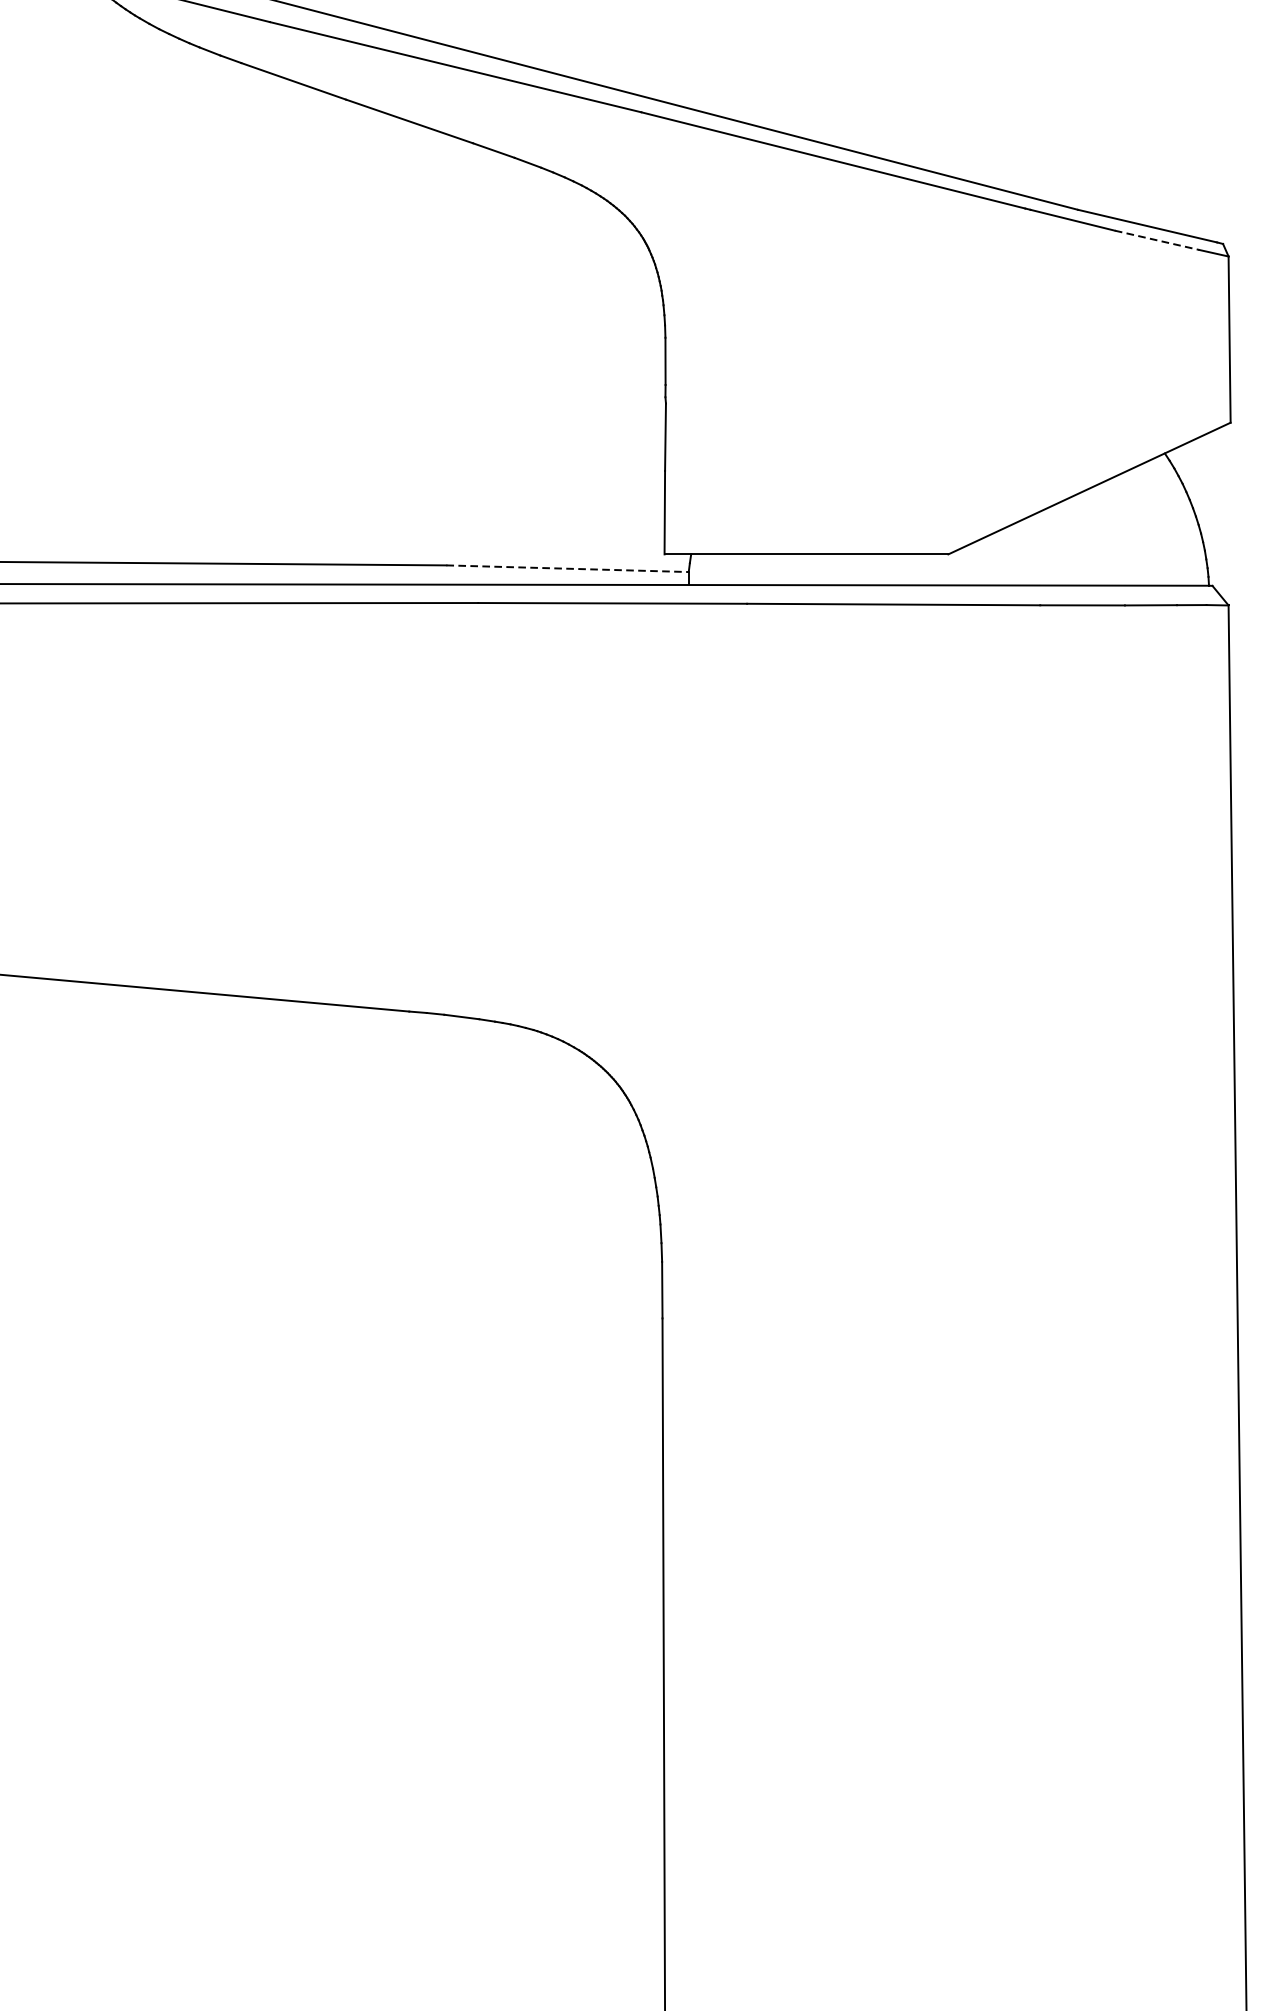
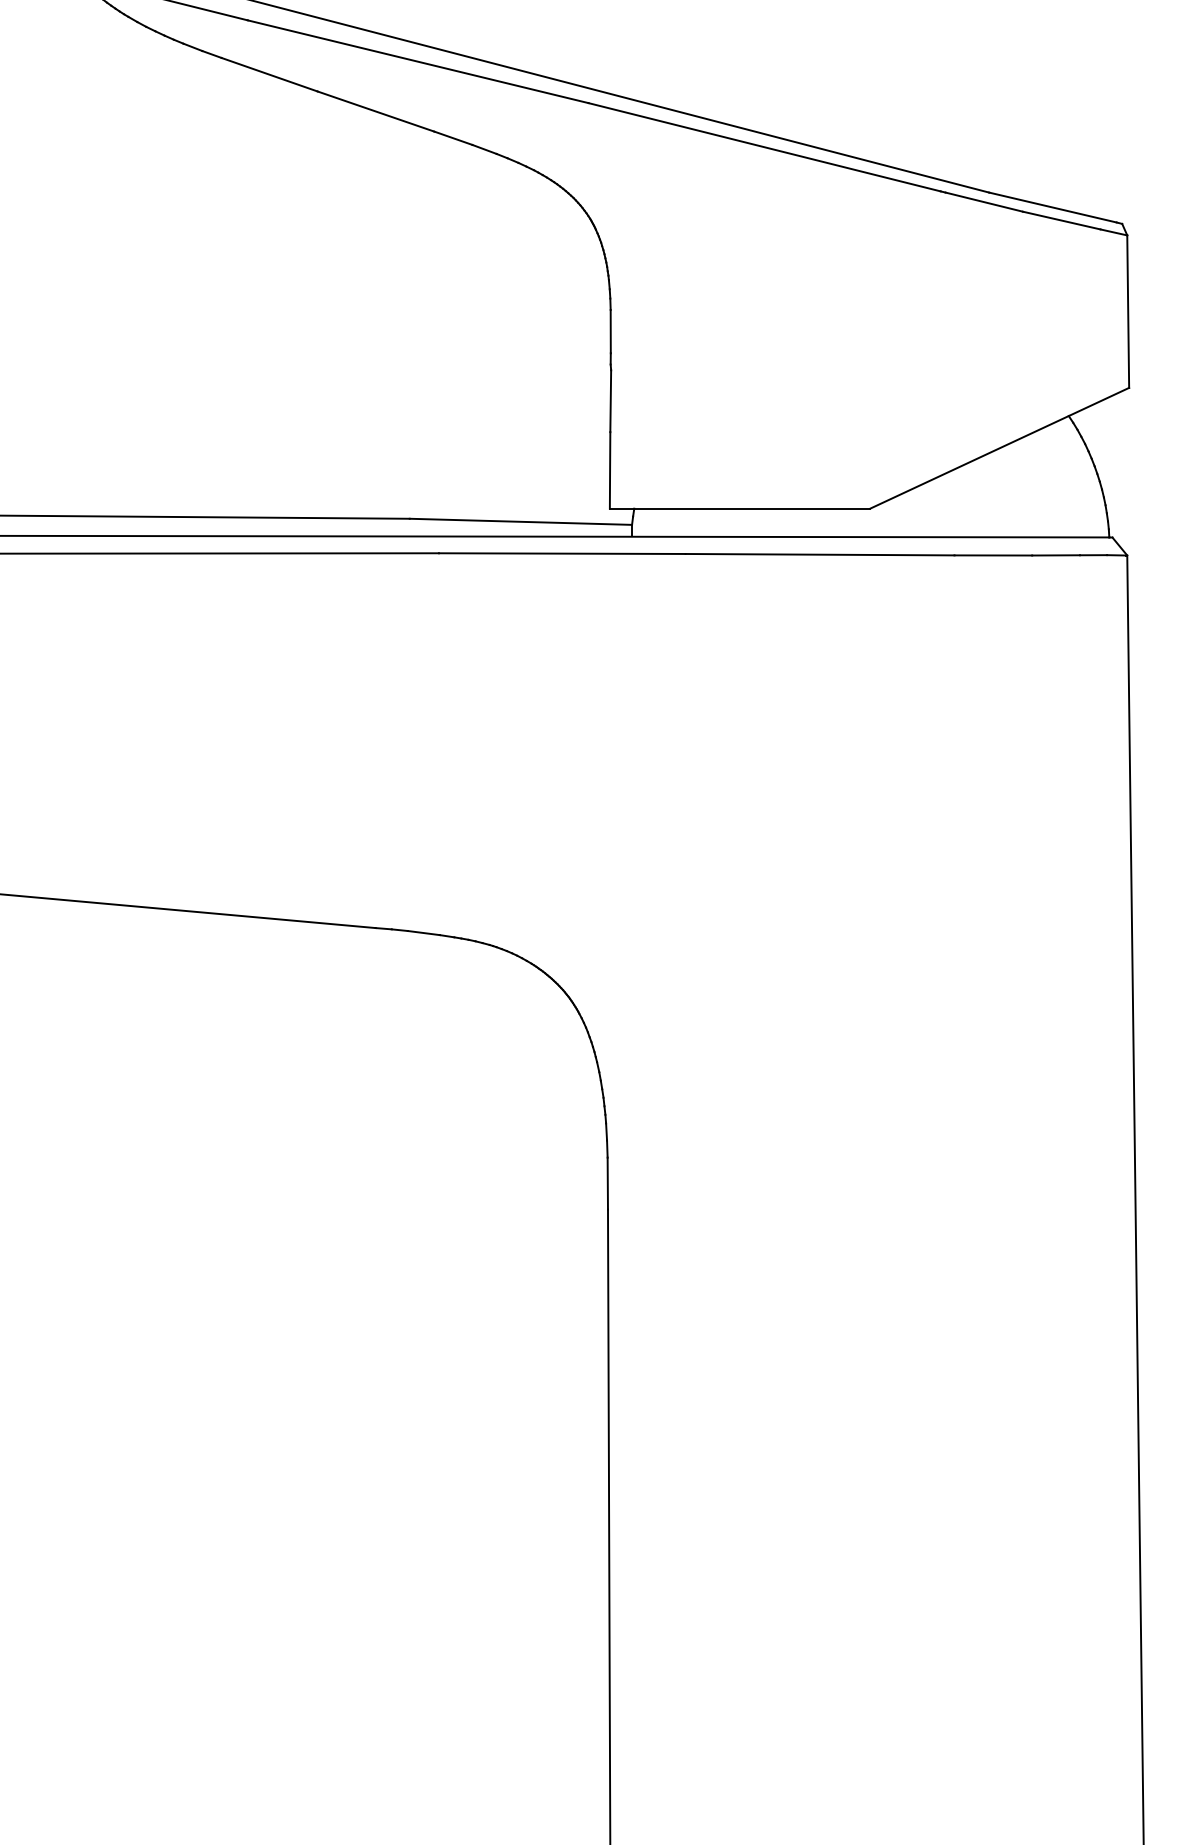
line: (1156, 240) -> (1061, 220), dashed -> solid
line: (568, 568) -> (521, 521), dashed -> solid

